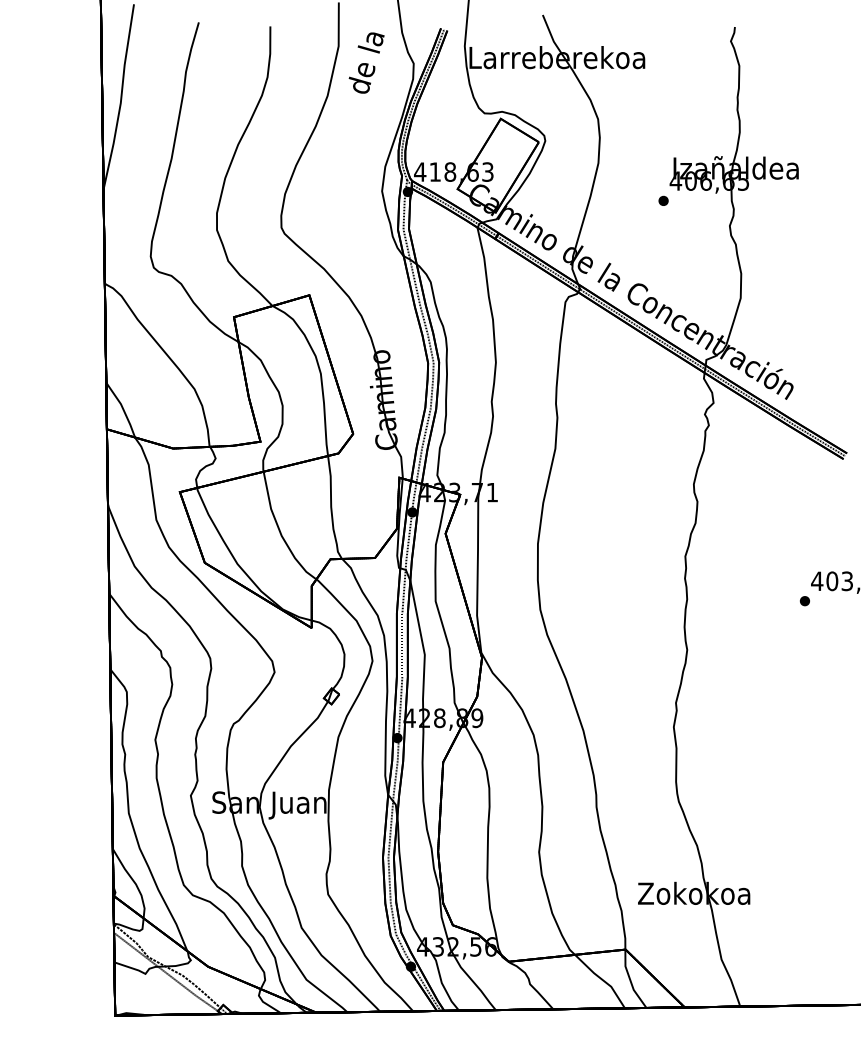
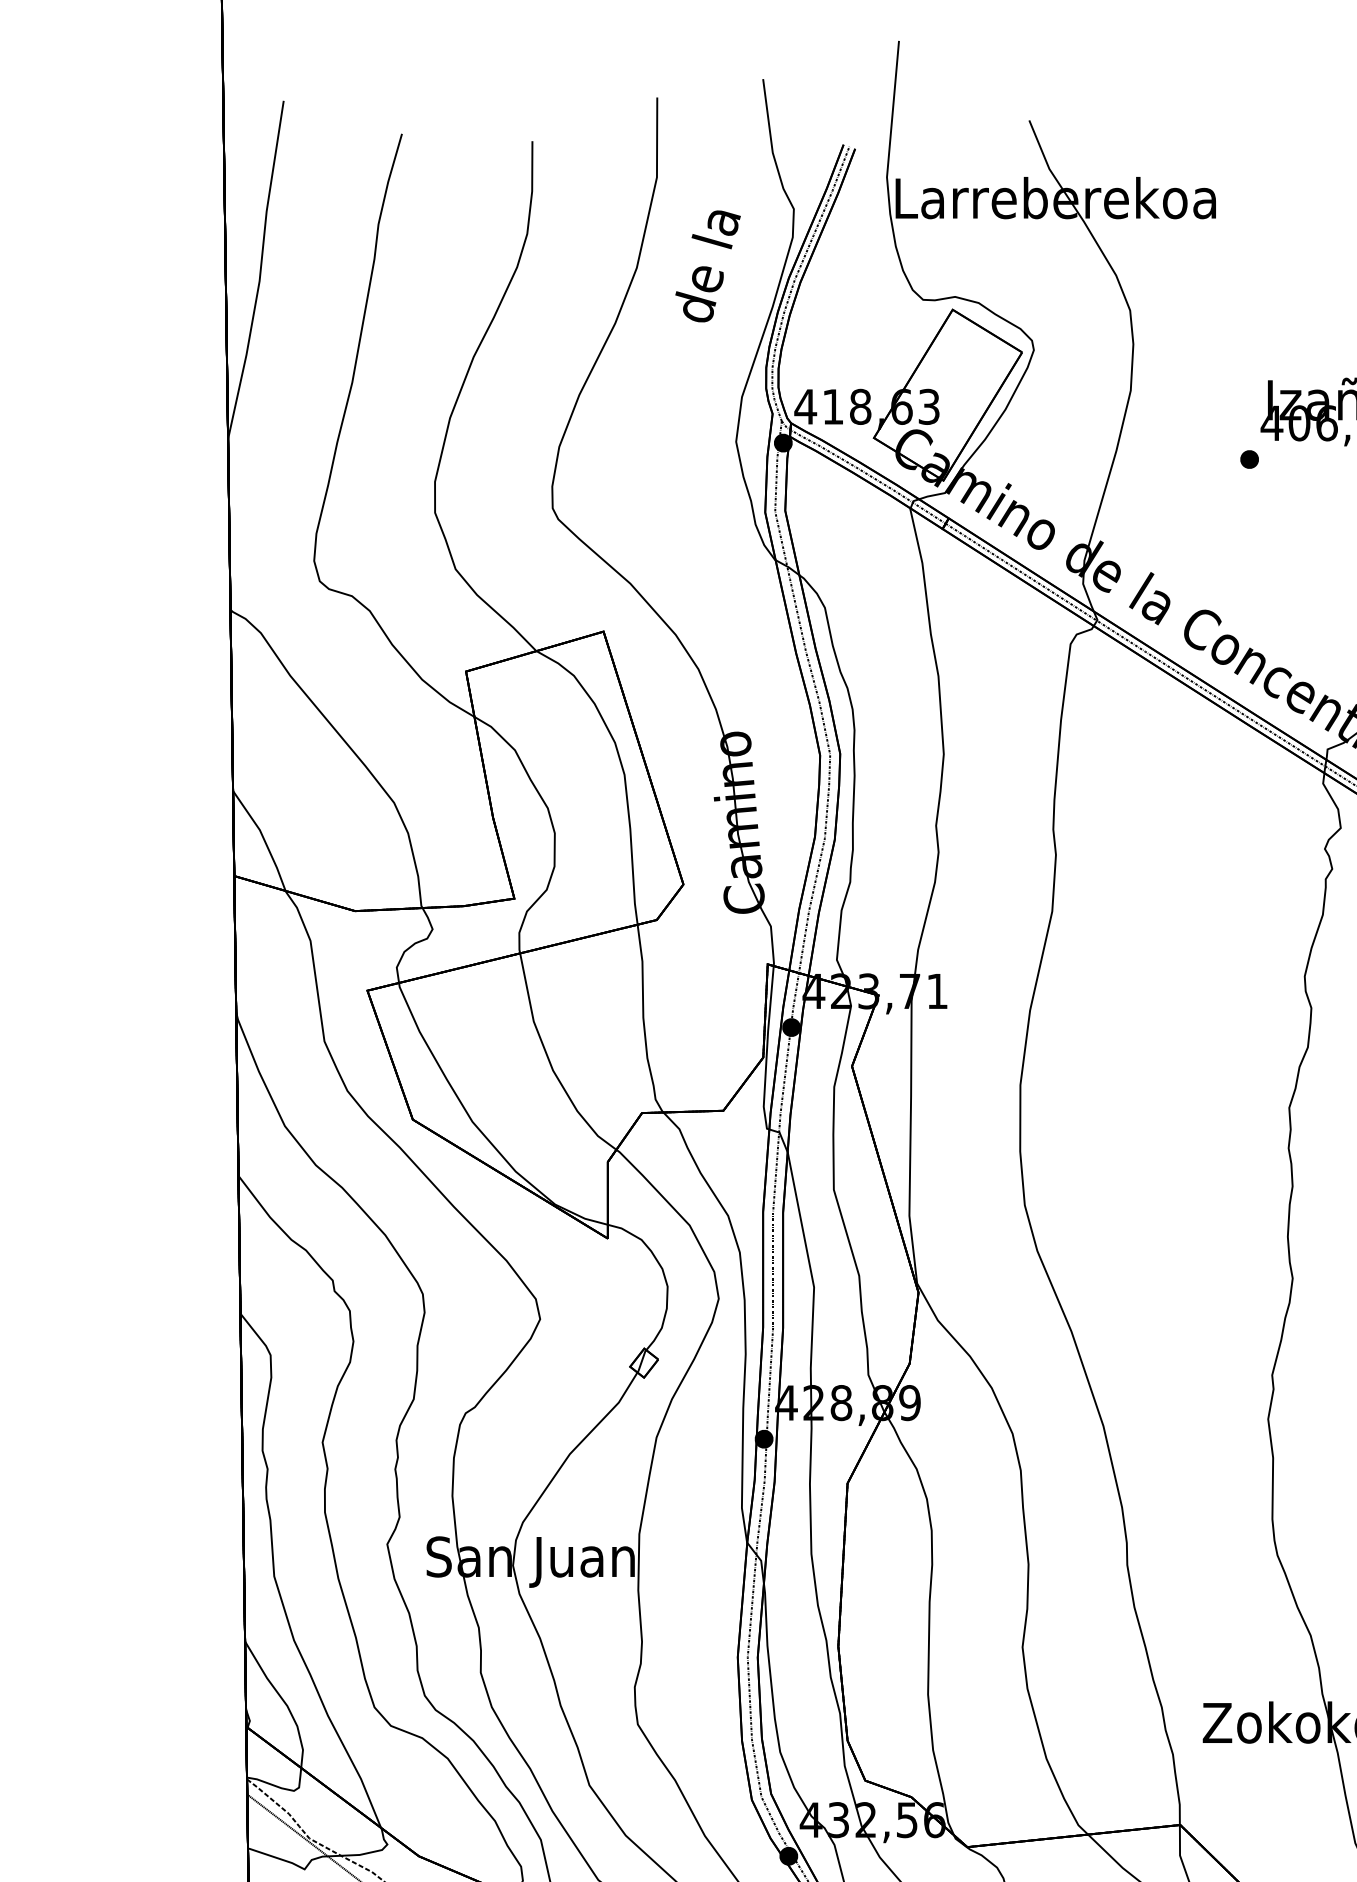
text: (366, 62) -> (707, 265), moved

